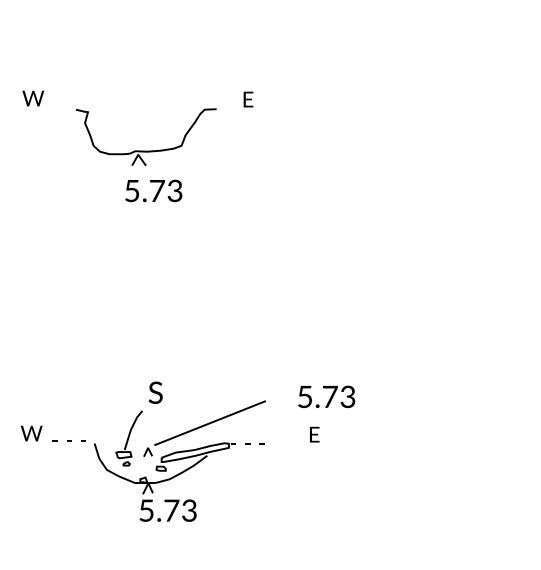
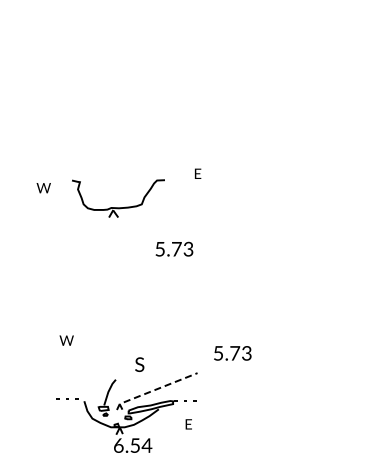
text: (32, 99) -> (43, 188), moved
text: (249, 99) -> (198, 173), moved
text: (153, 189) -> (174, 248), moved
text: (155, 392) -> (139, 364), moved
text: (326, 397) -> (232, 353), moved
line: (209, 422) -> (160, 387), solid -> dashed
text: (31, 433) -> (66, 340), moved
text: (314, 434) -> (188, 424), moved
text: (168, 510) -> (133, 445), 5.73 -> 6.54

